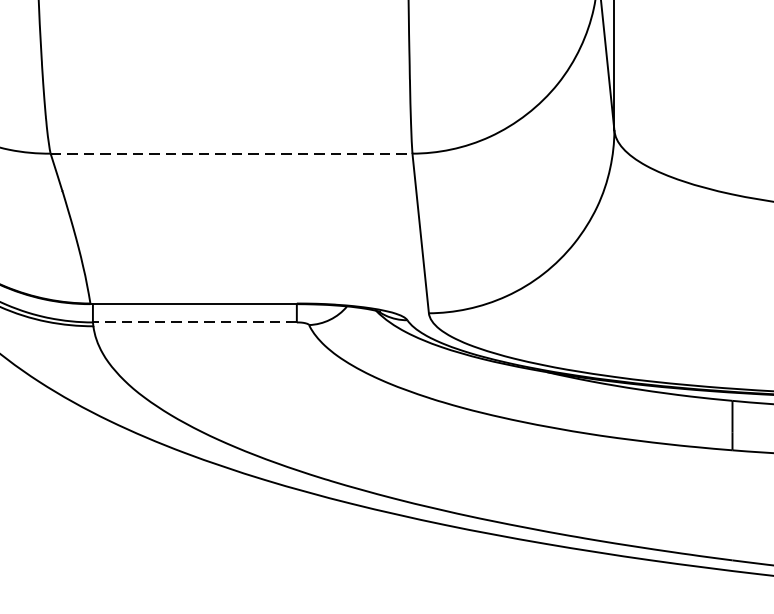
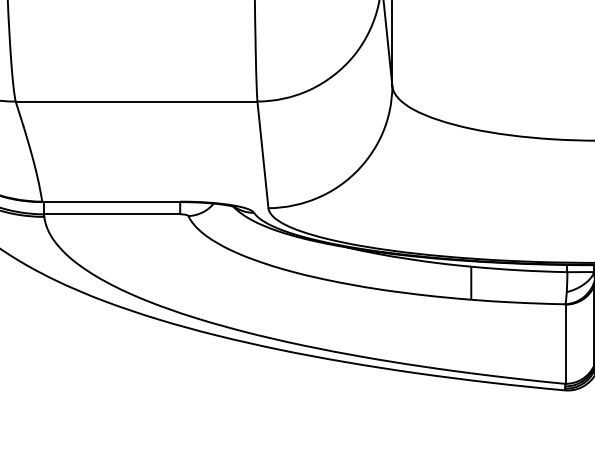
line: (231, 153) -> (136, 101), dashed -> solid
line: (194, 322) -> (111, 214), dashed -> solid

